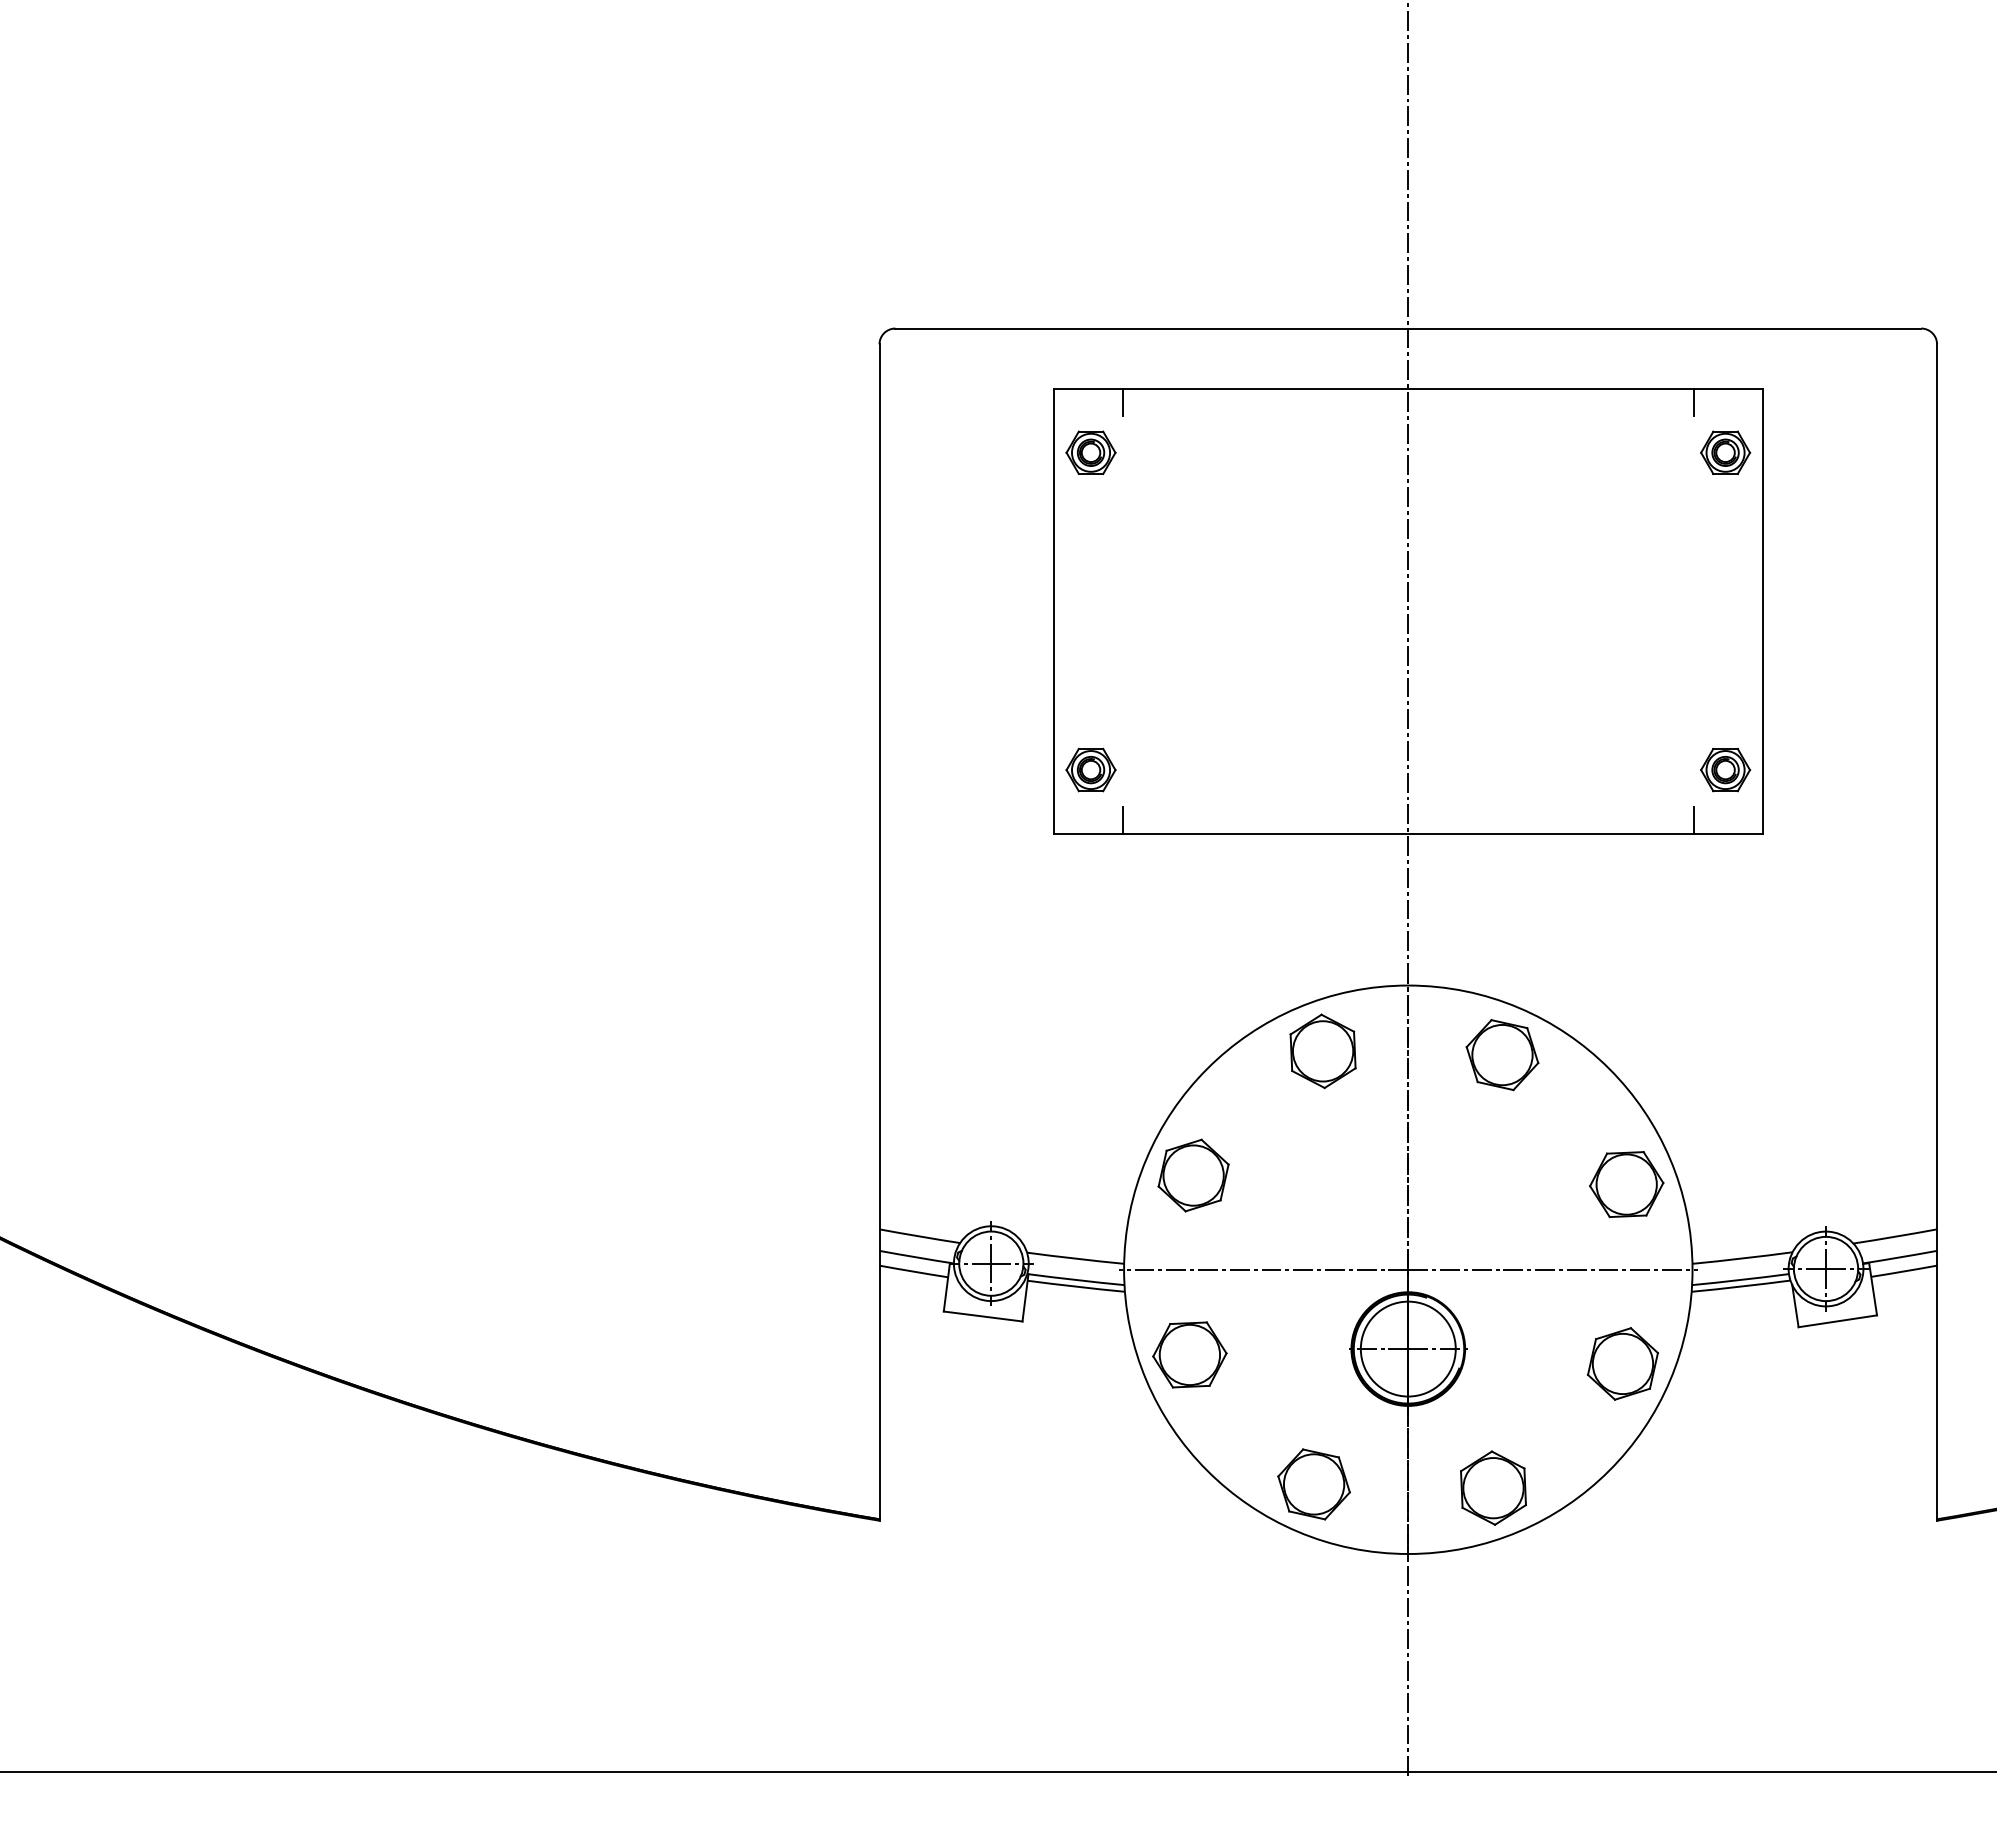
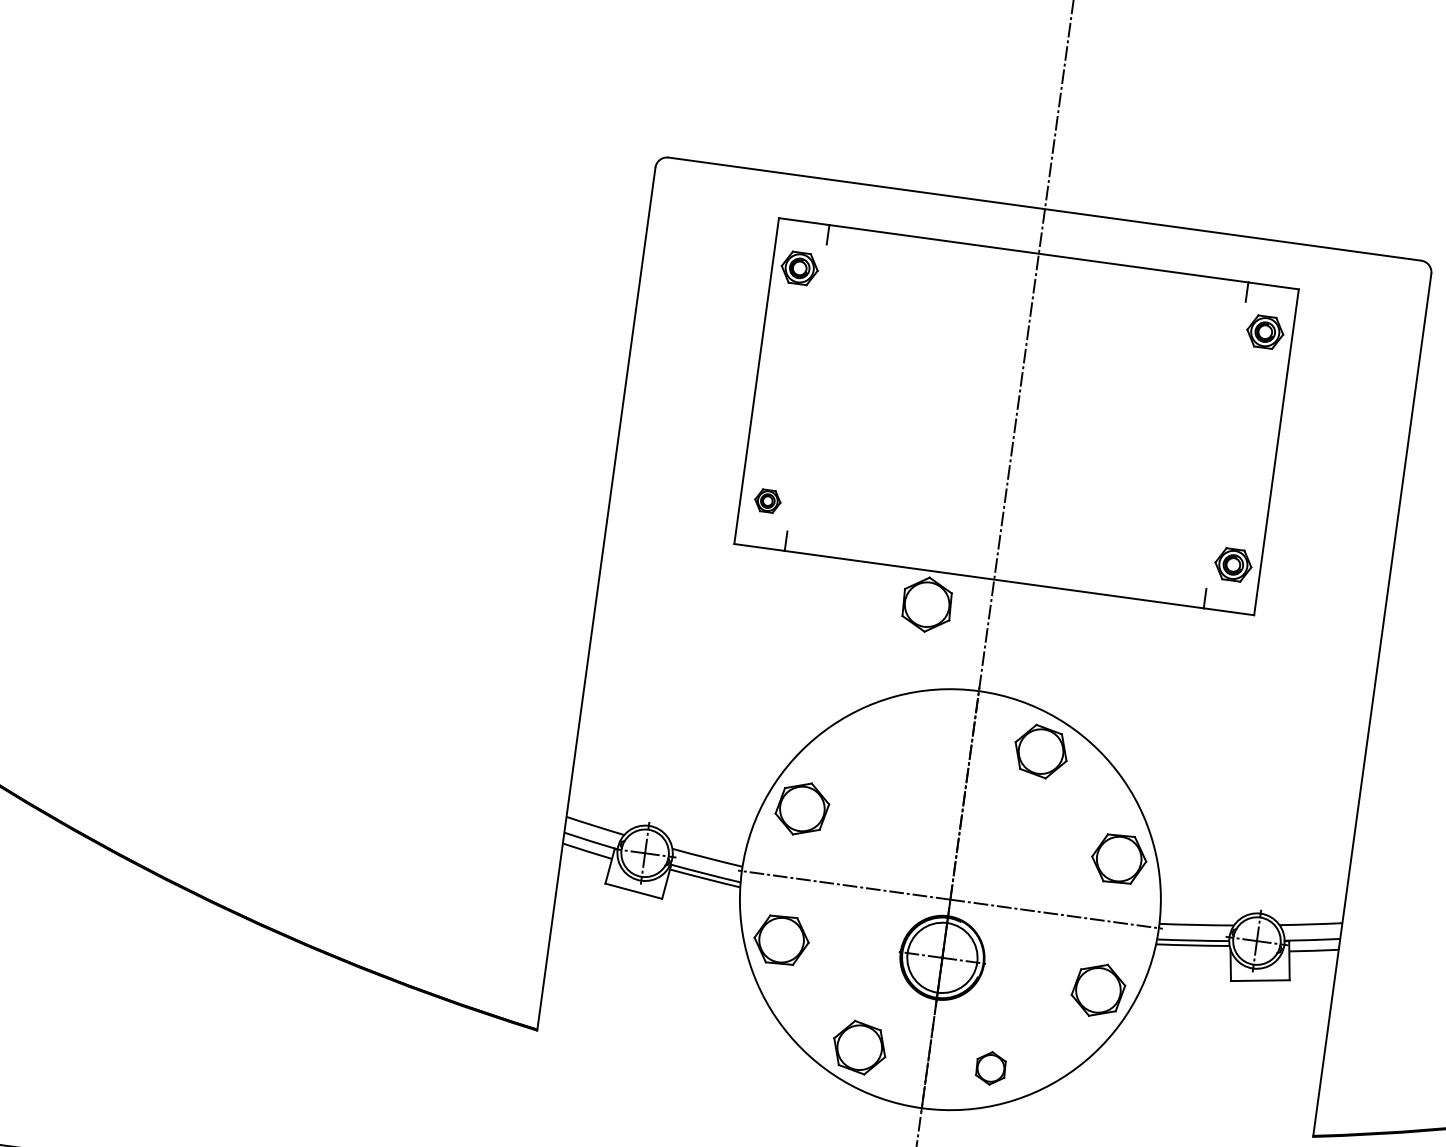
part: (1090, 769) -> (767, 500), size x0.7
part: (1322, 1051) -> (926, 604), moved
part: (1493, 1487) -> (991, 1067), size x0.6

